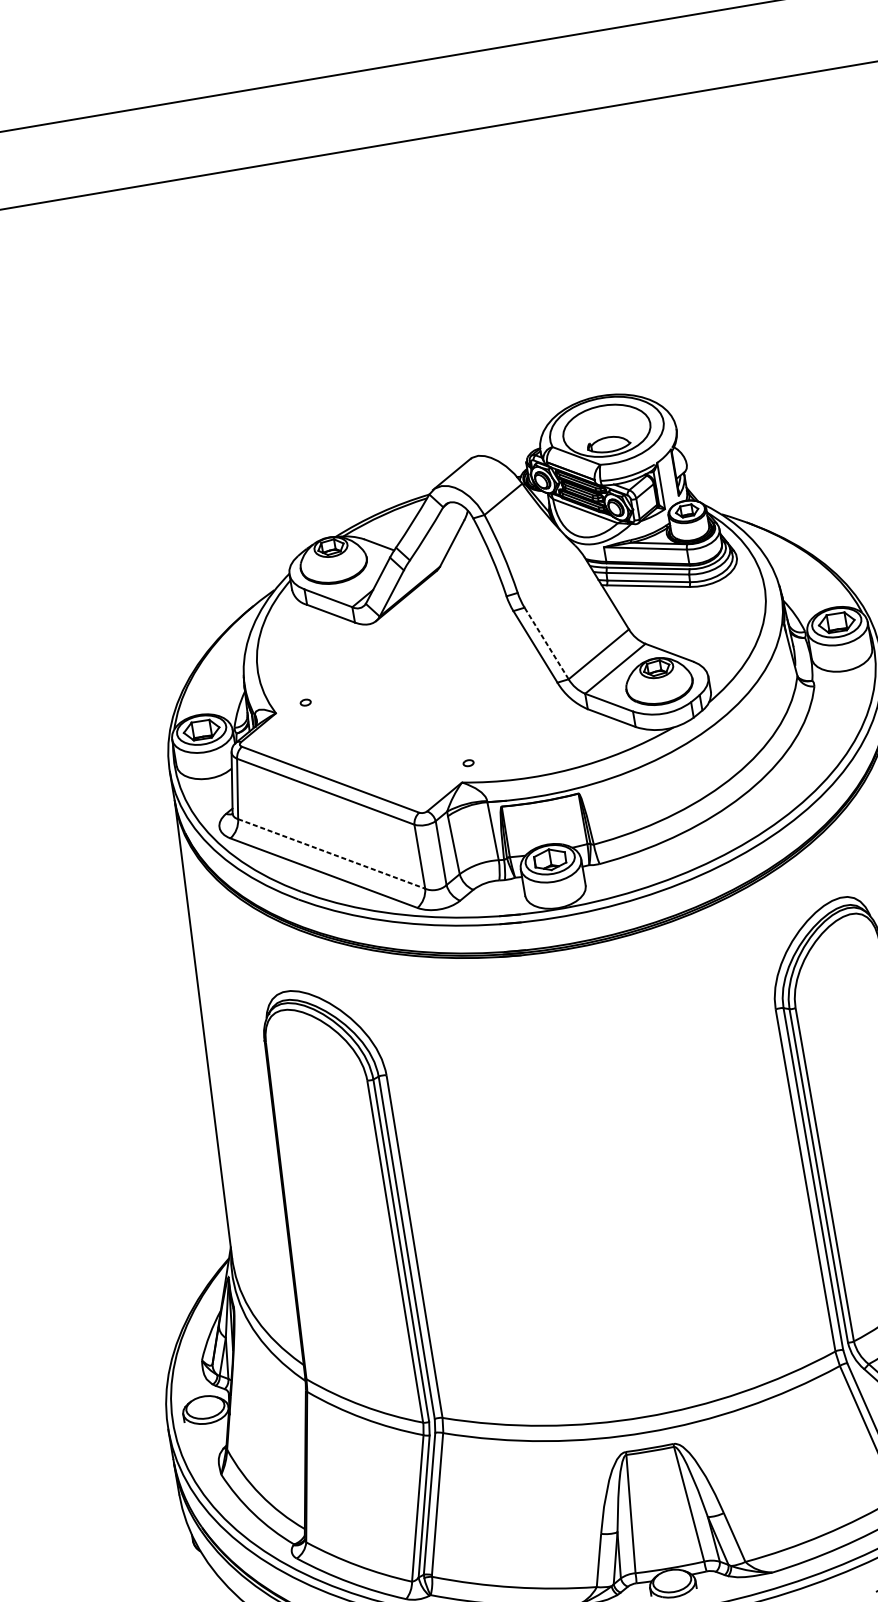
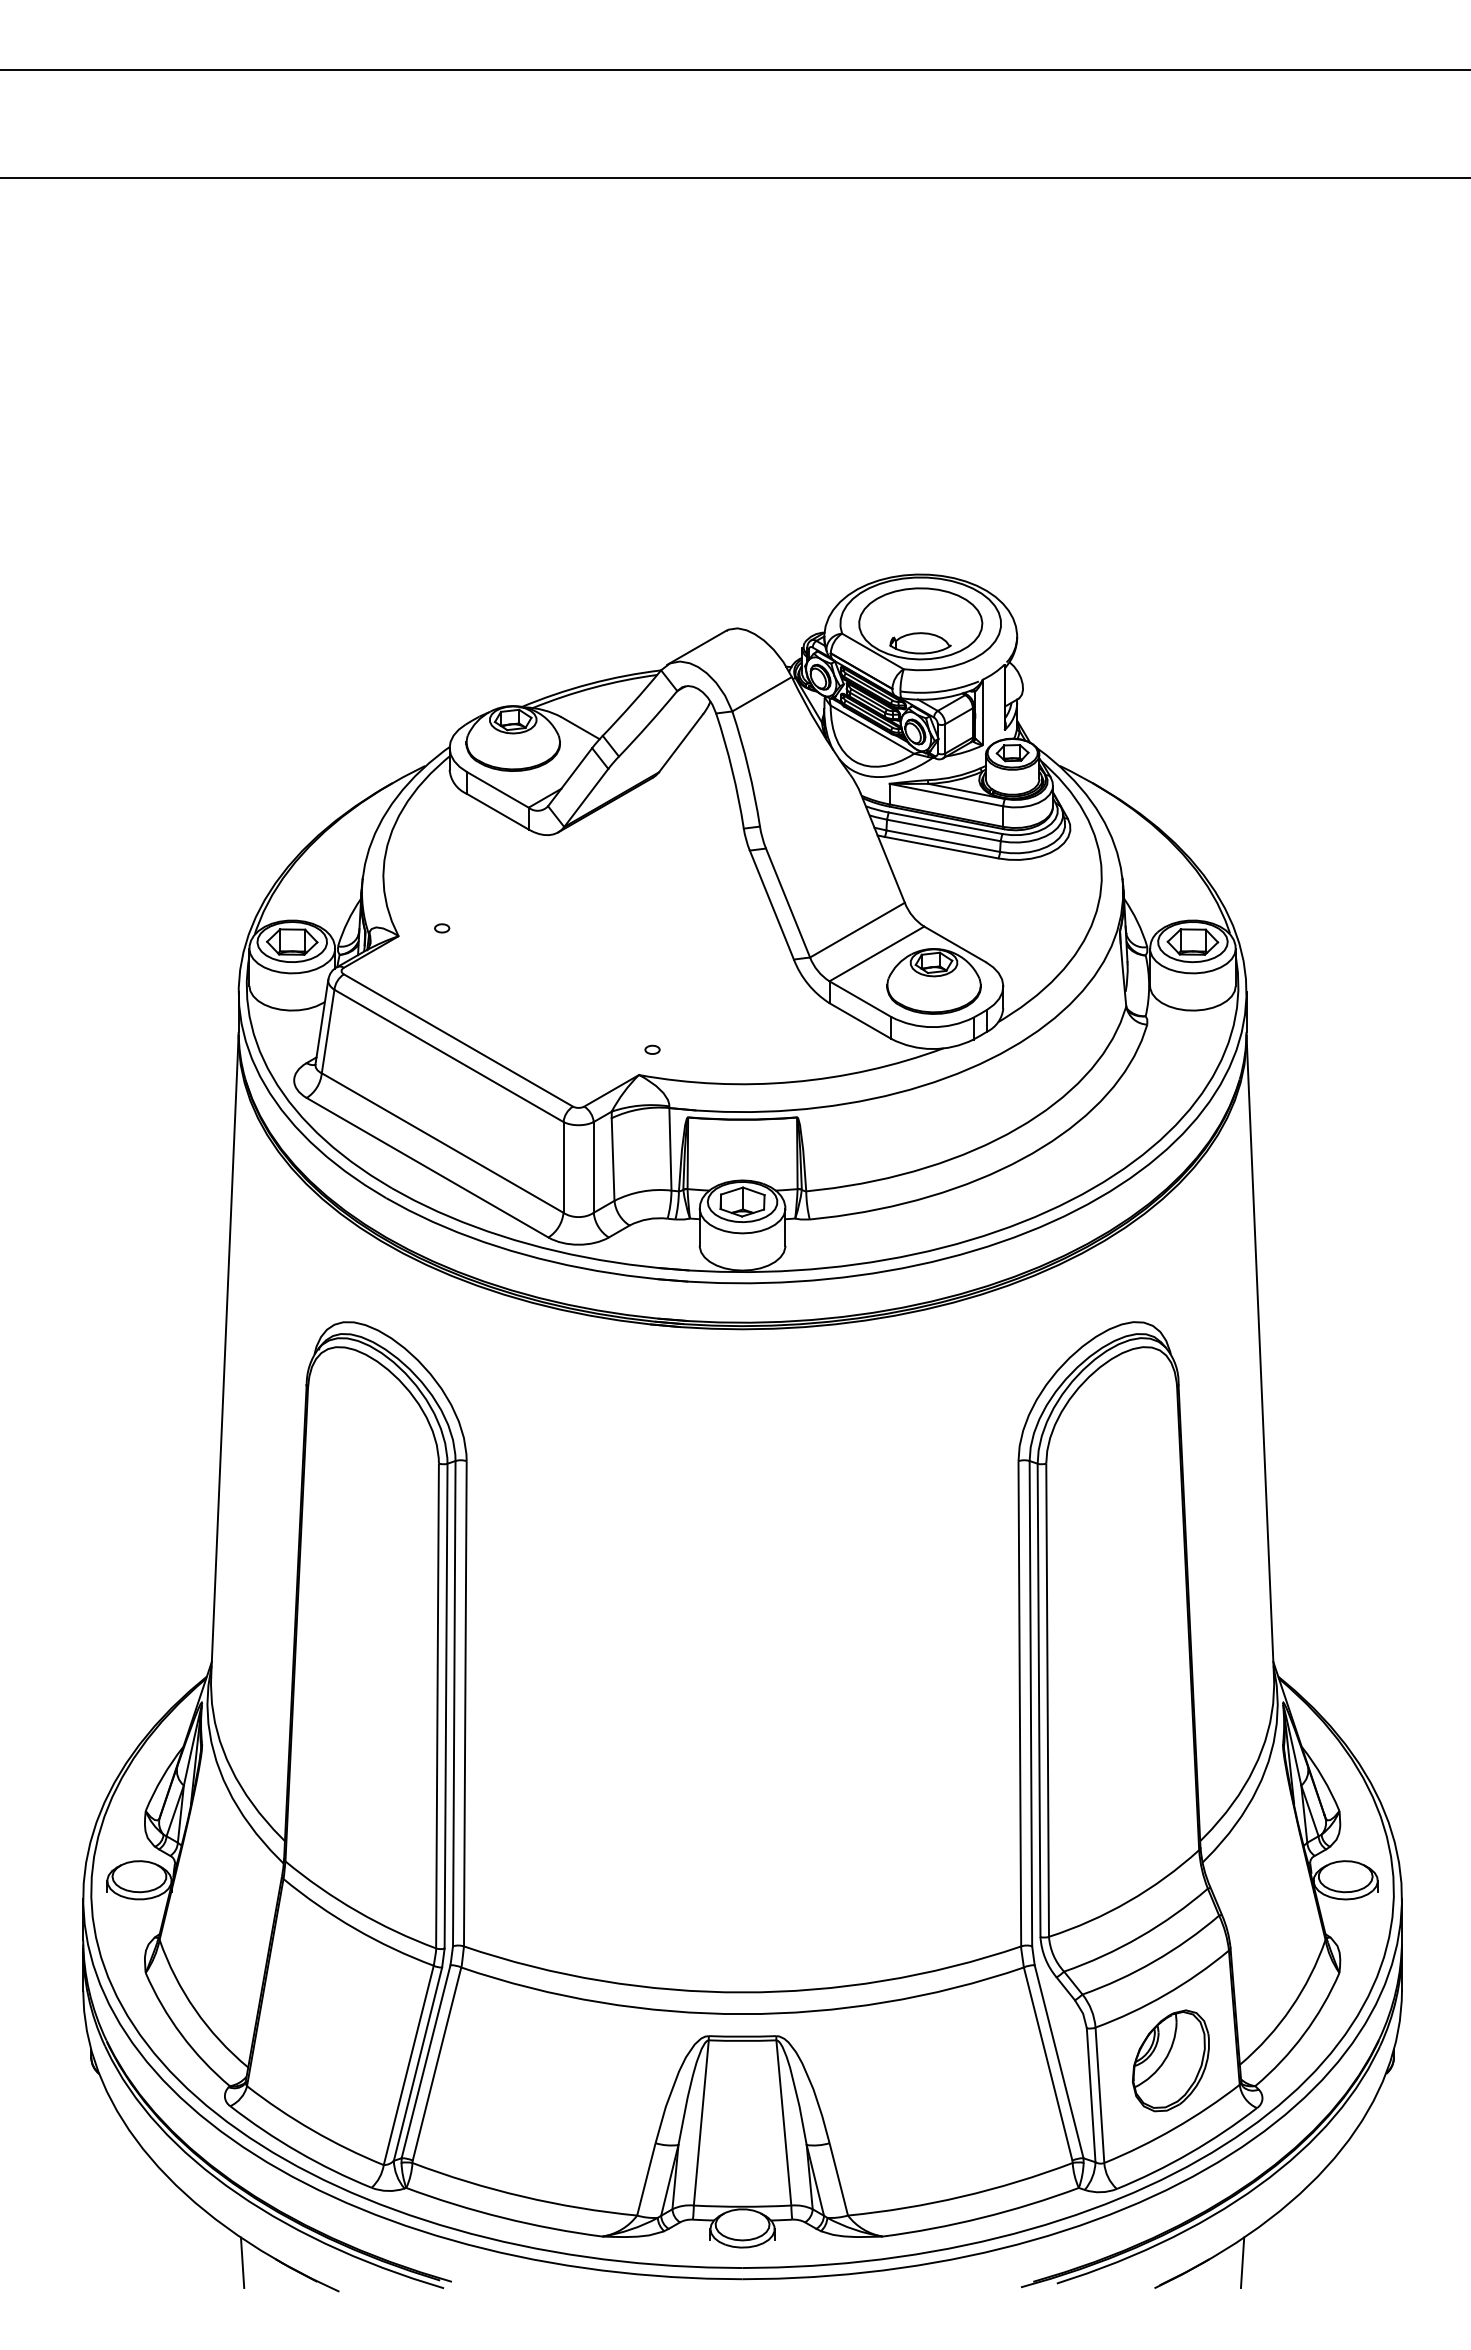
line: (547, 643) -> (788, 903), dashed -> solid
line: (331, 854) -> (442, 1143), dashed -> solid

